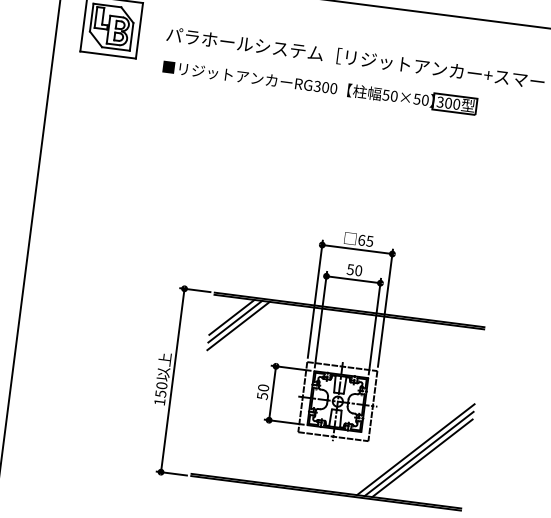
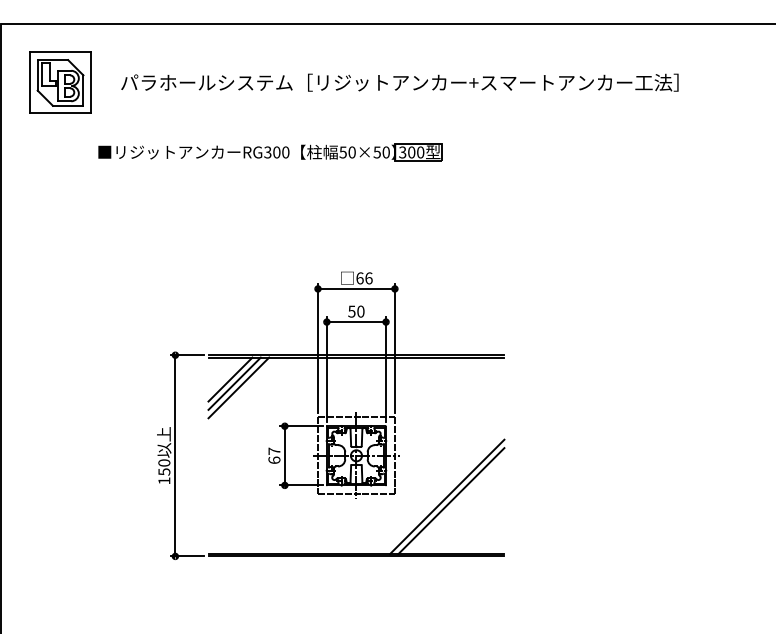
part: (319, 86) -> (270, 152), moved
text: (369, 241) -> (368, 278), 65 -> 66
text: (263, 391) -> (274, 455), 50 -> 67
line: (422, 458) -> (455, 505), removed

